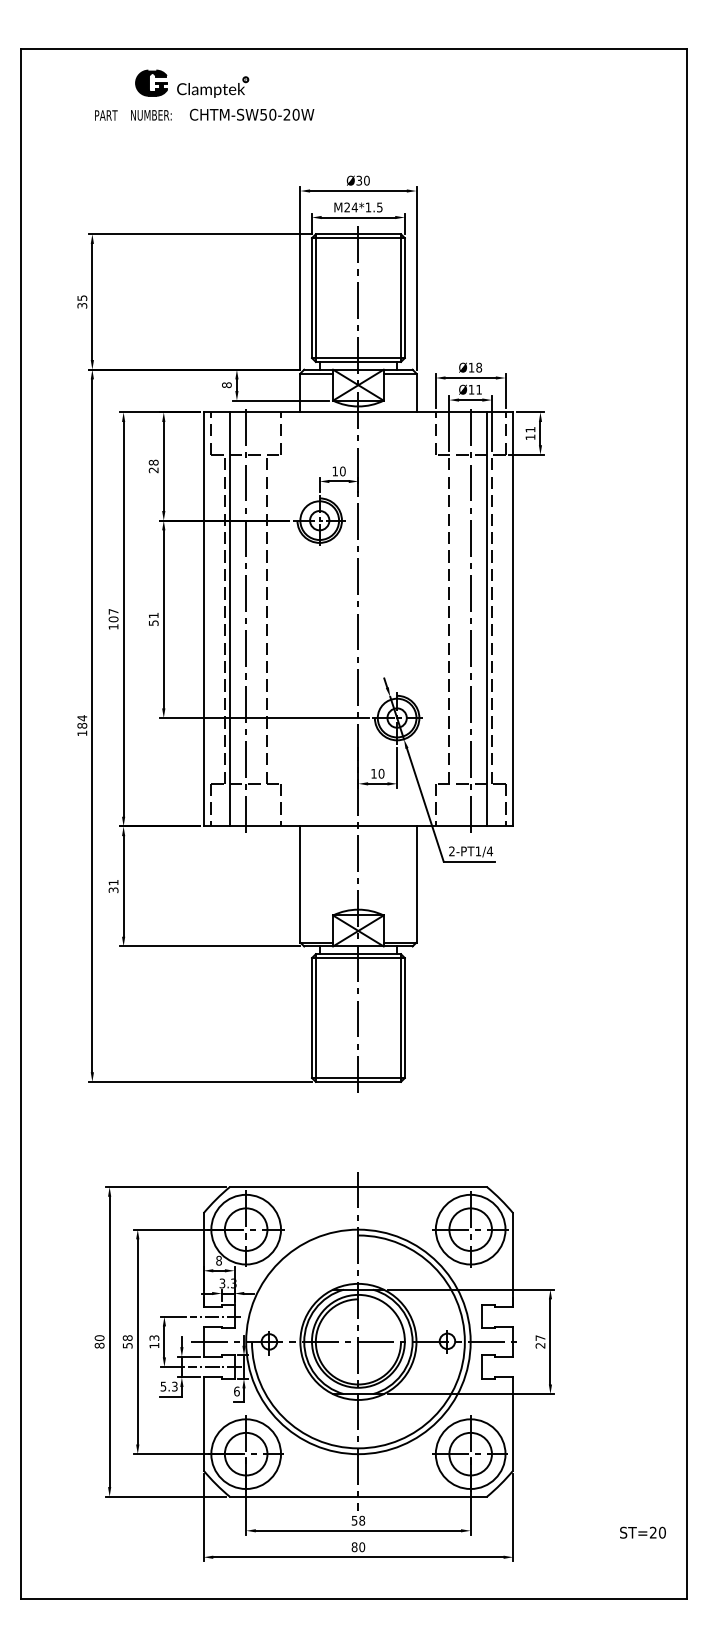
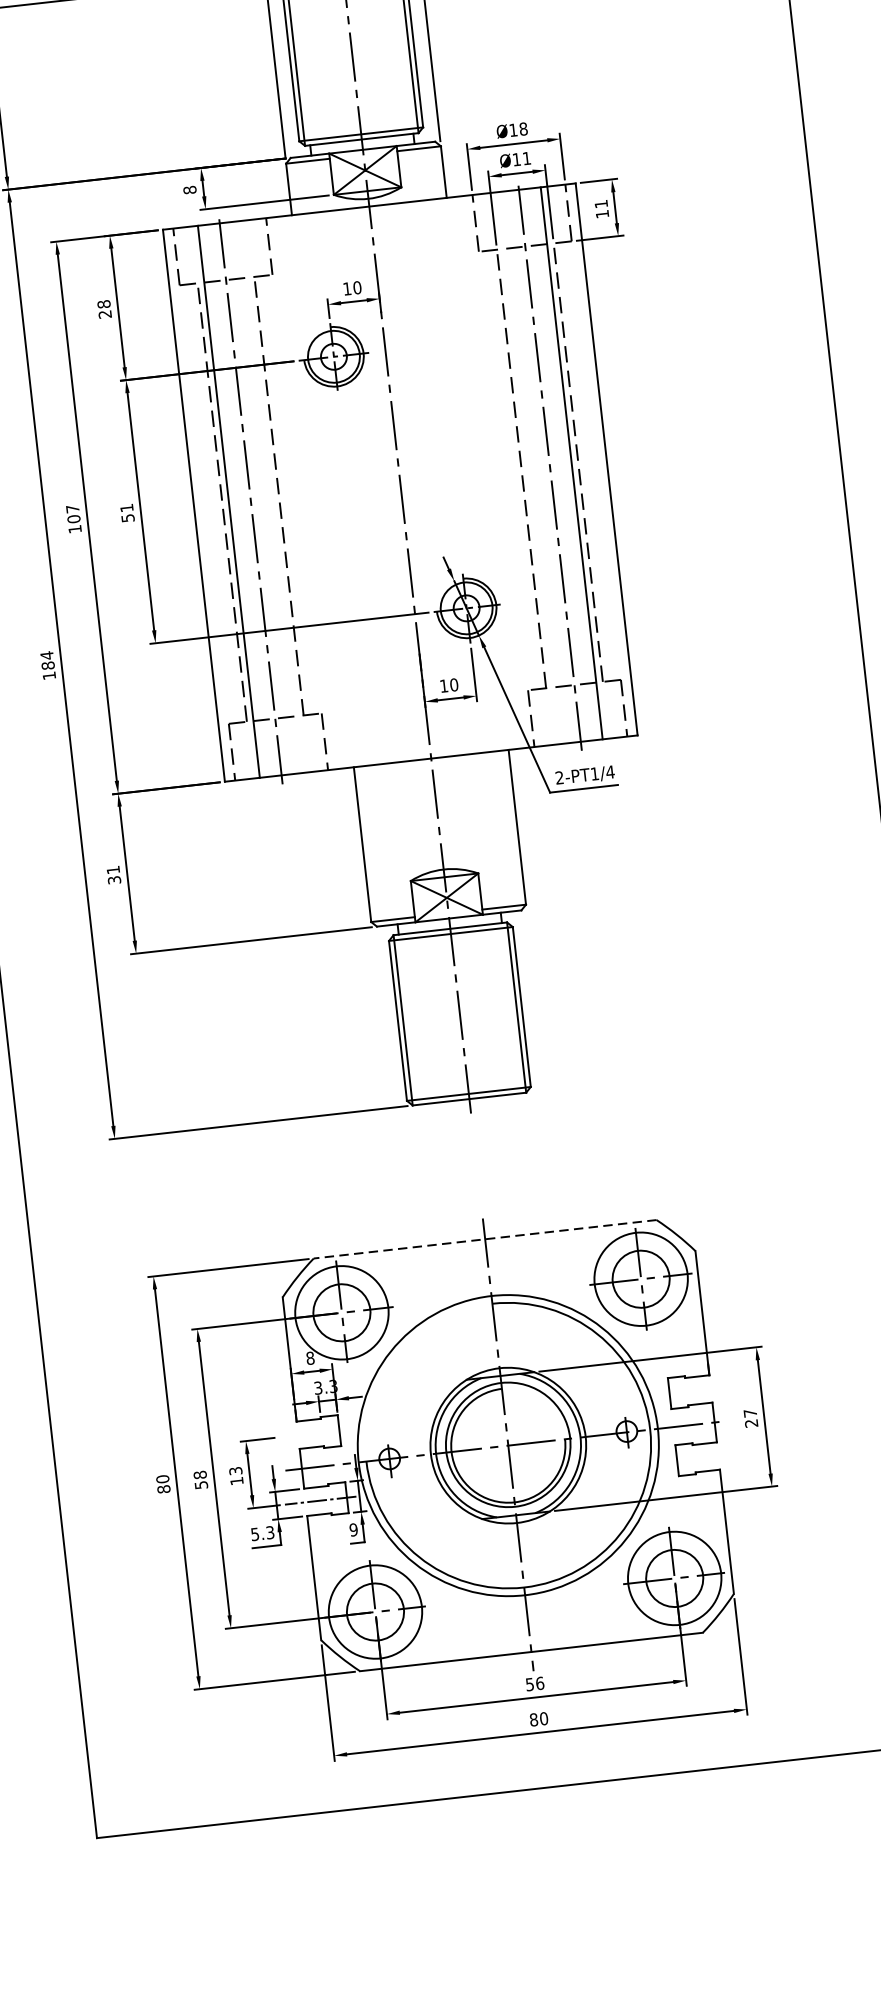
line: (358, 1187) -> (485, 1239), solid -> dashed
line: (215, 1316) -> (314, 1433), removed
text: (236, 1391) -> (353, 1529), 6 -> 9
text: (362, 1520) -> (540, 1683), 58 -> 56

